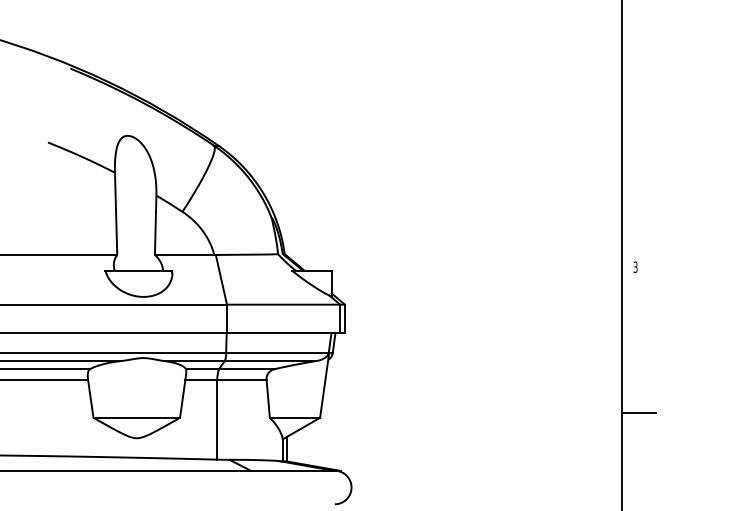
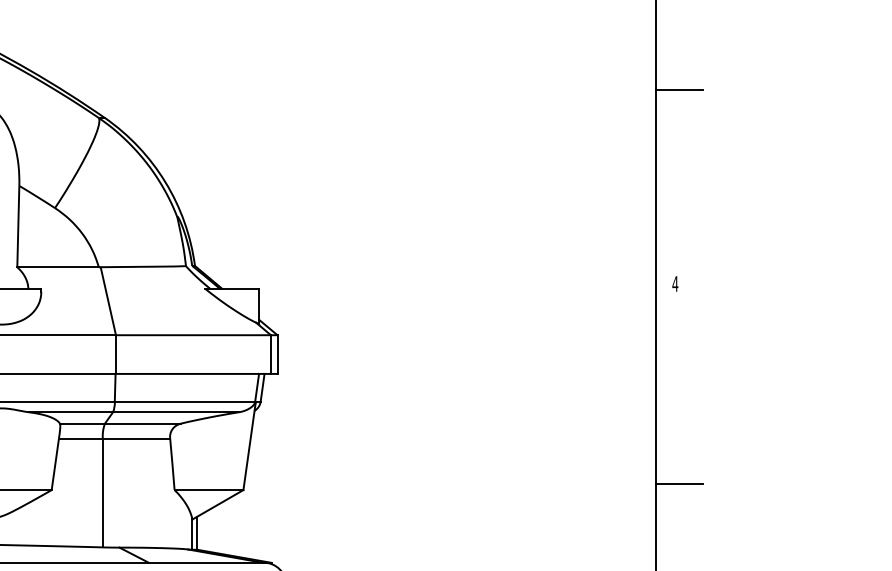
line: (638, 125) -> (679, 89), added
text: (635, 267) -> (675, 284), 3 -> 4

